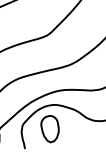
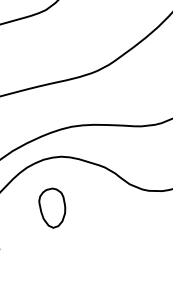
part: (49, 129) -> (51, 208), size x0.7

